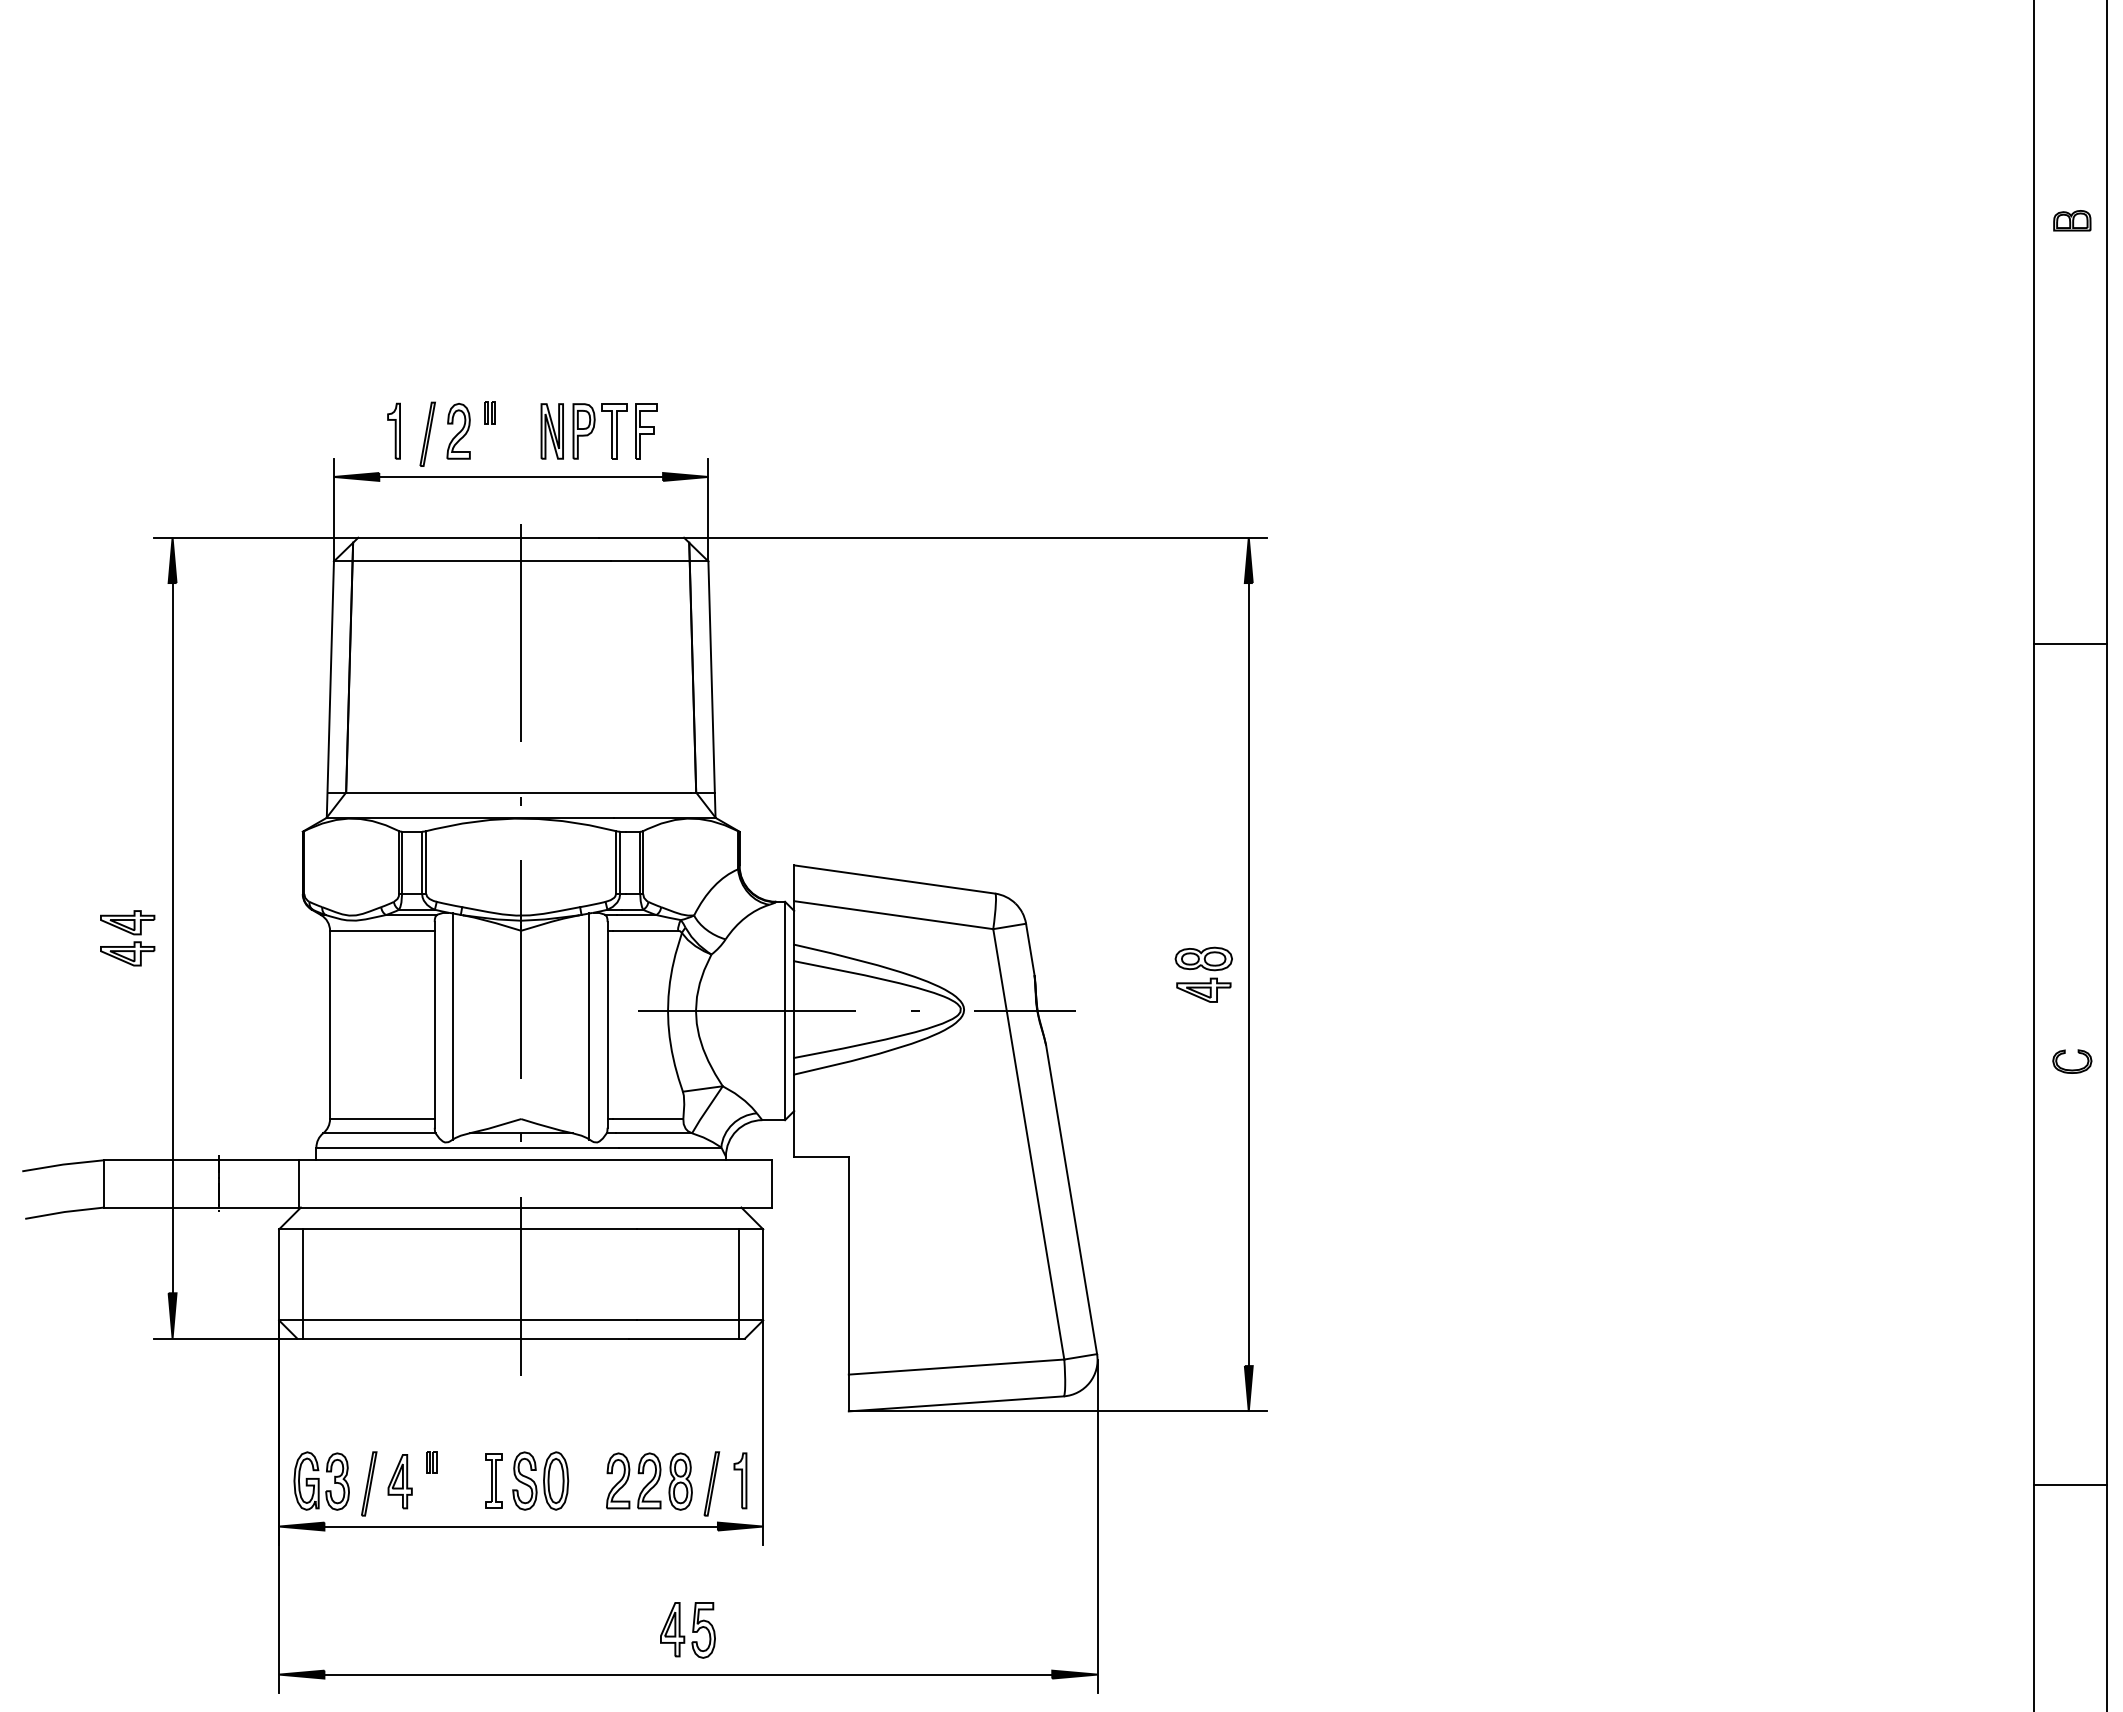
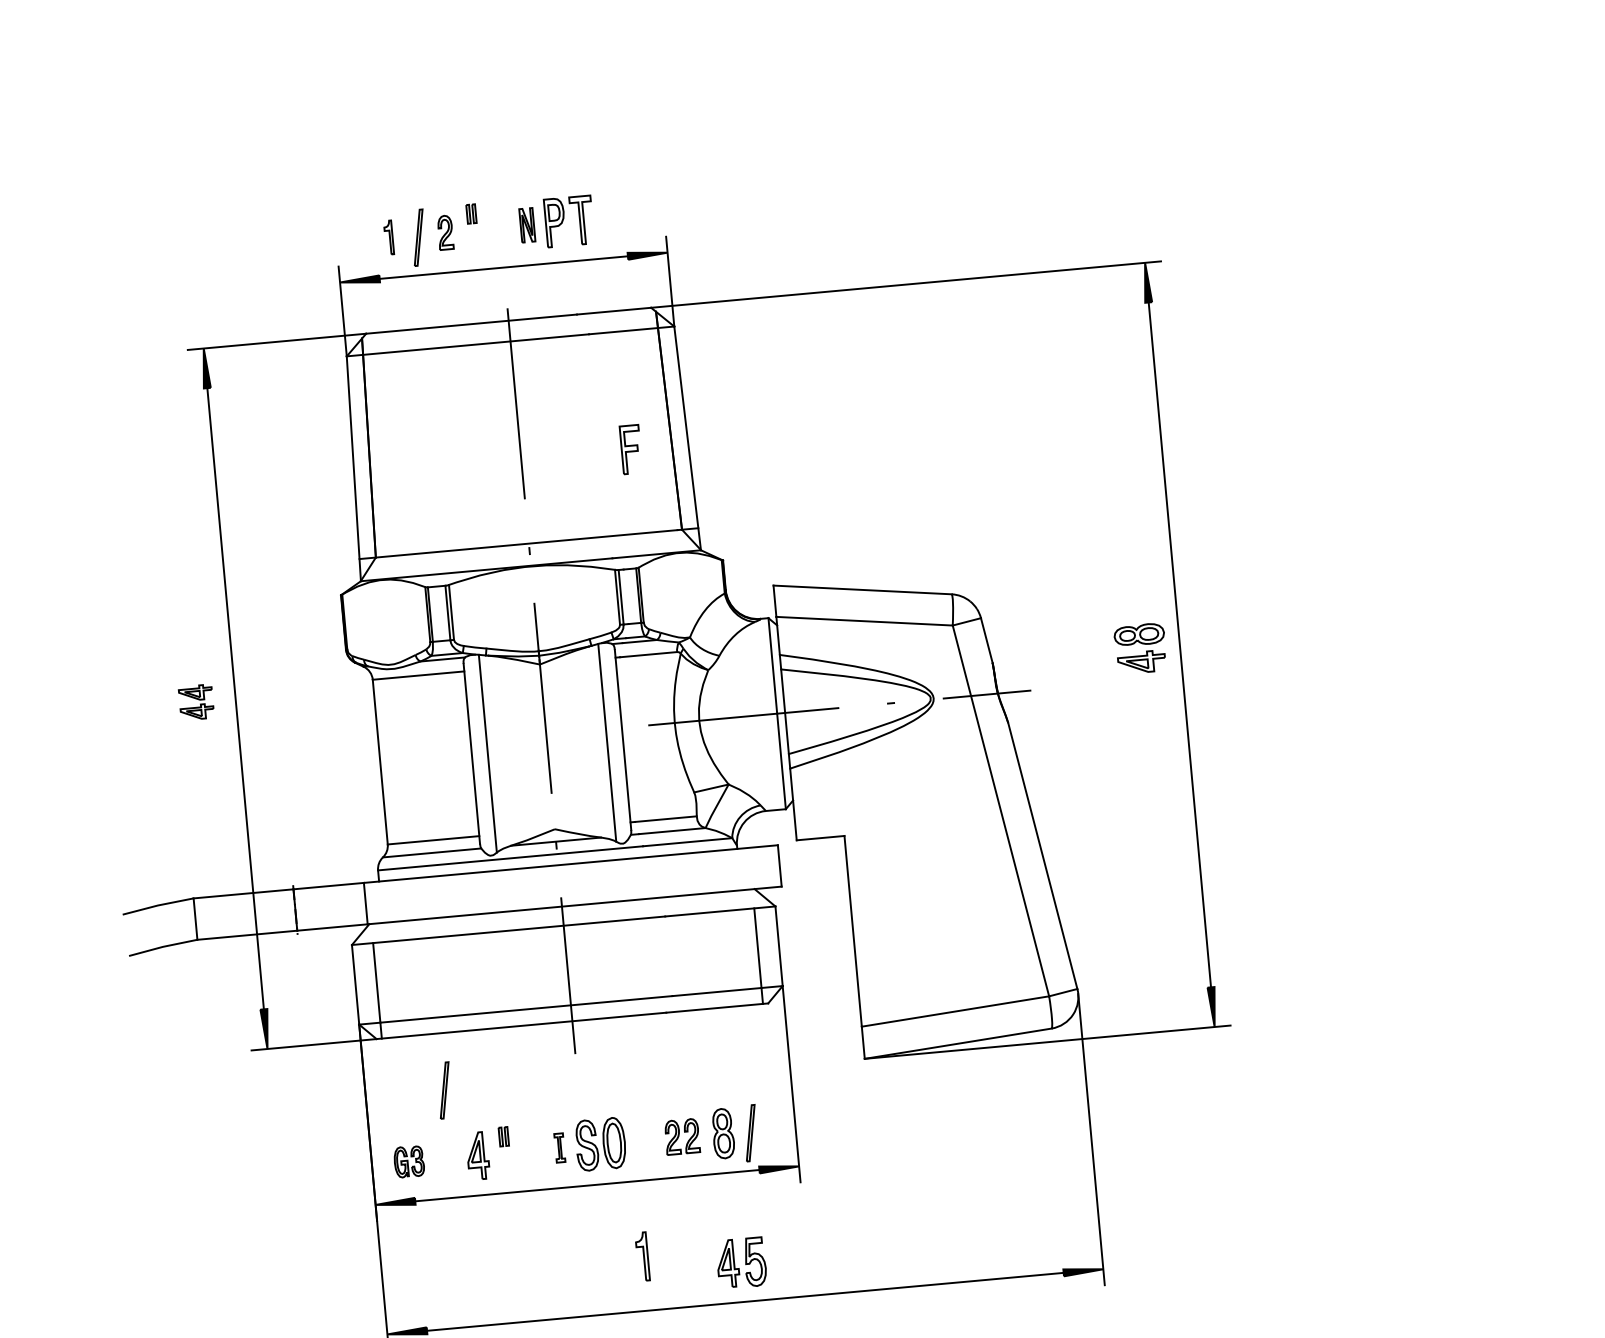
part: (393, 430) -> (388, 237), size x0.7
part: (458, 431) -> (445, 232), size x0.7
part: (551, 431) -> (526, 225), size x0.7
part: (646, 431) -> (630, 449), moved
part: (127, 938) -> (196, 702), size x0.7
part: (321, 1480) -> (409, 1161), size x0.6
part: (493, 1480) -> (559, 1147), size x0.6
part: (633, 1480) -> (681, 1136), size x0.7
part: (740, 1480) -> (642, 1256), moved
part: (369, 1483) -> (444, 1090), moved

